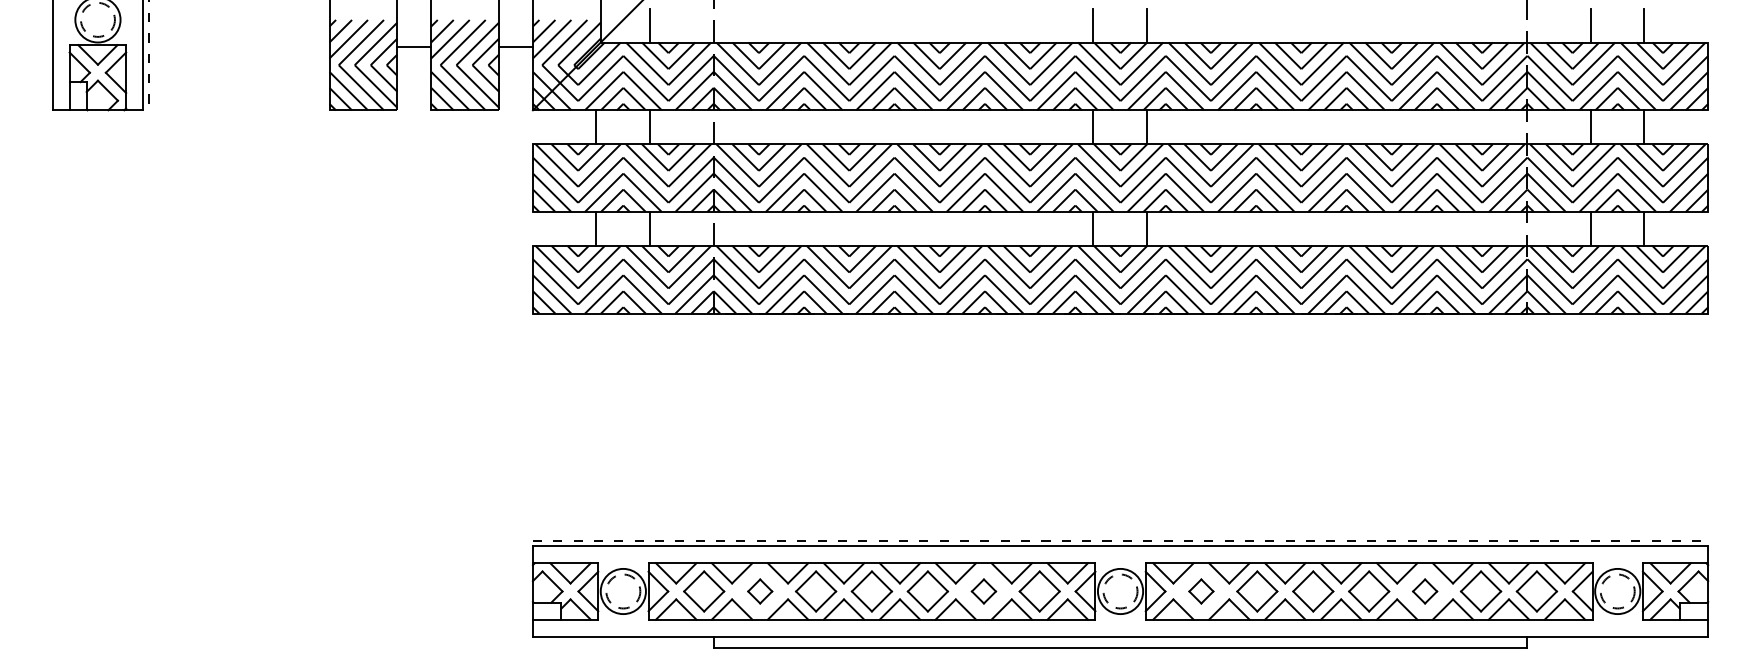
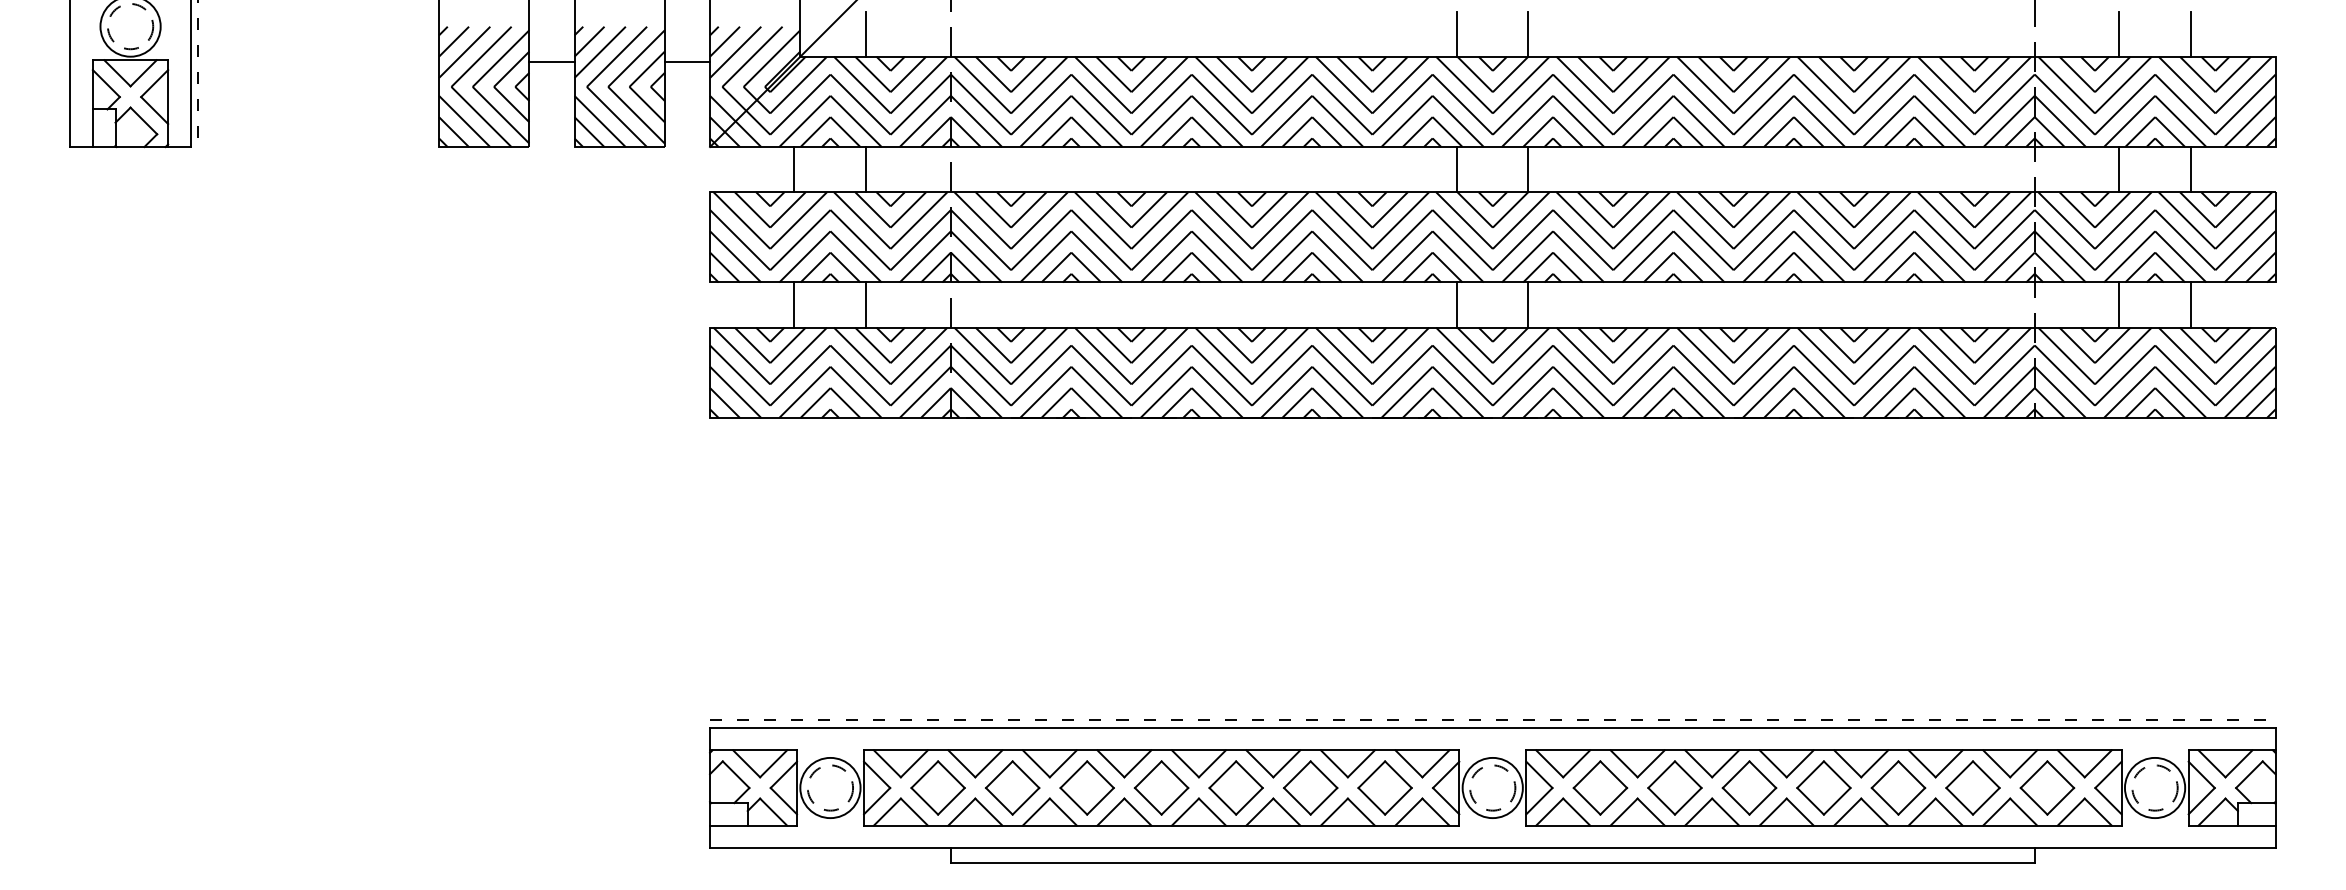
part: (760, 591) -> (1012, 787), size x1.67
part: (983, 591) -> (1310, 787), size x1.67
part: (1201, 591) -> (1600, 787), size x1.67
part: (1425, 591) -> (1898, 787), size x1.67

